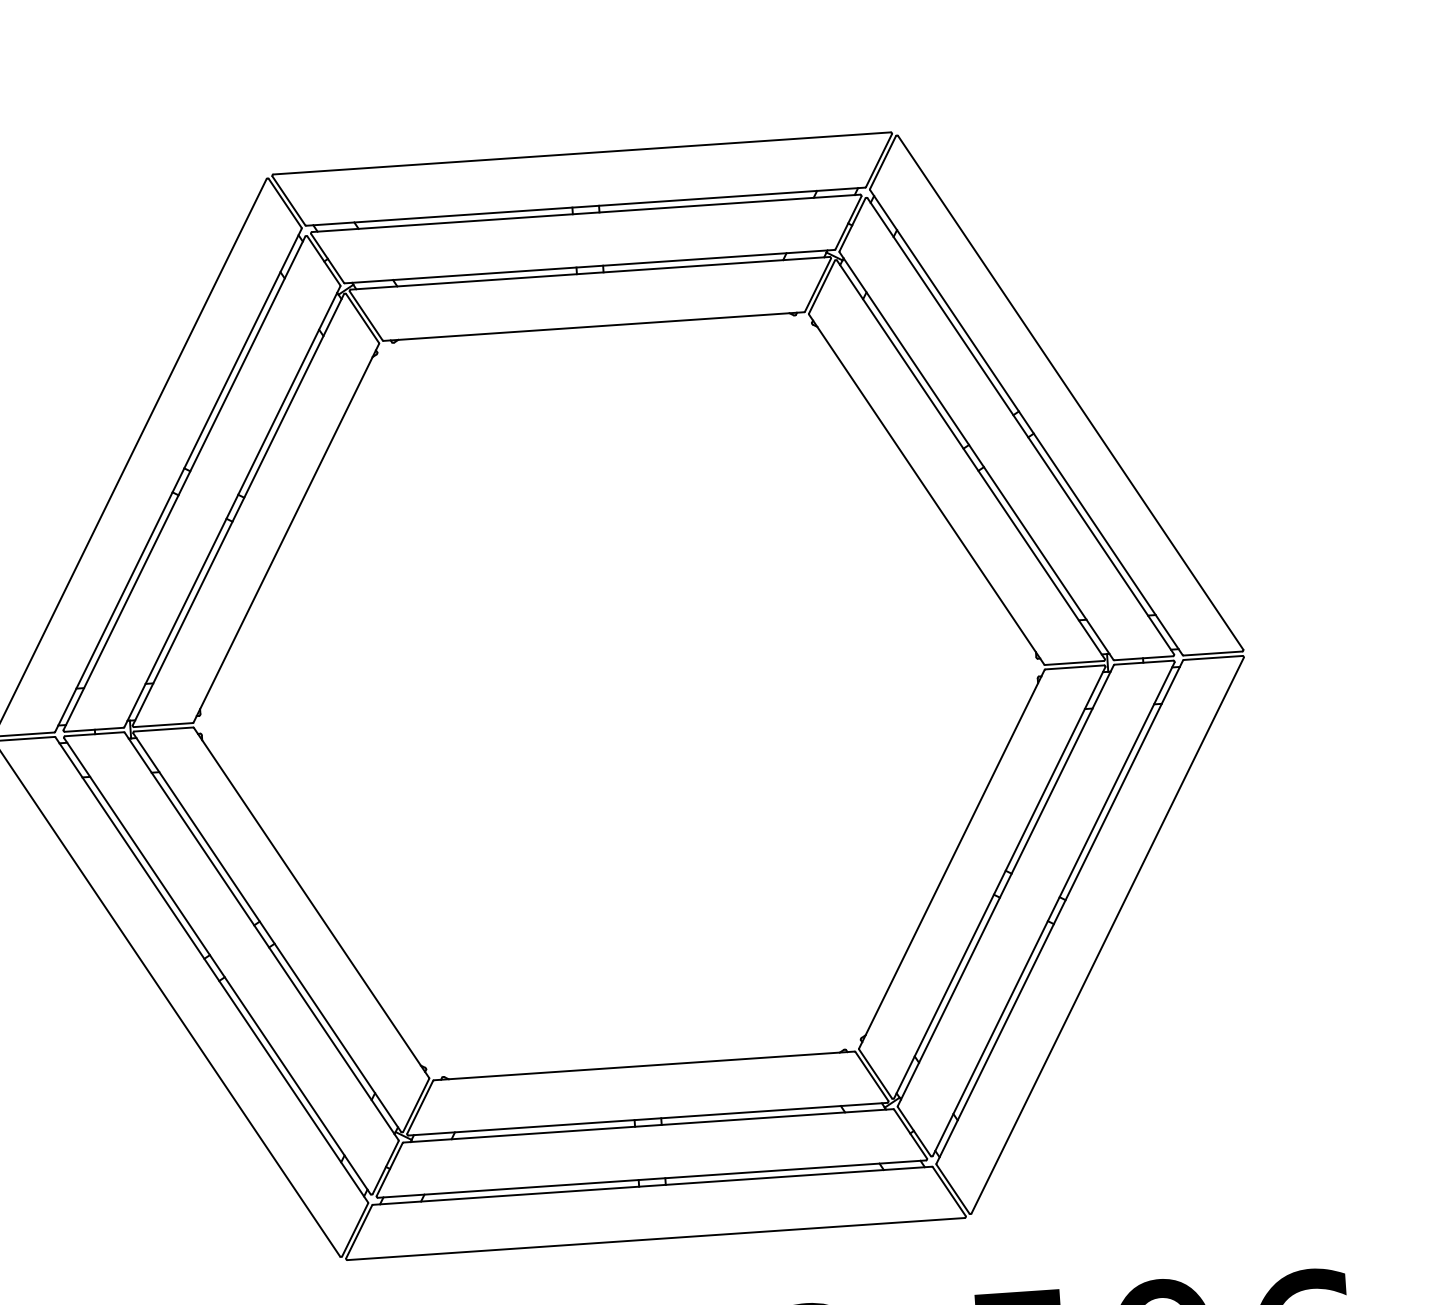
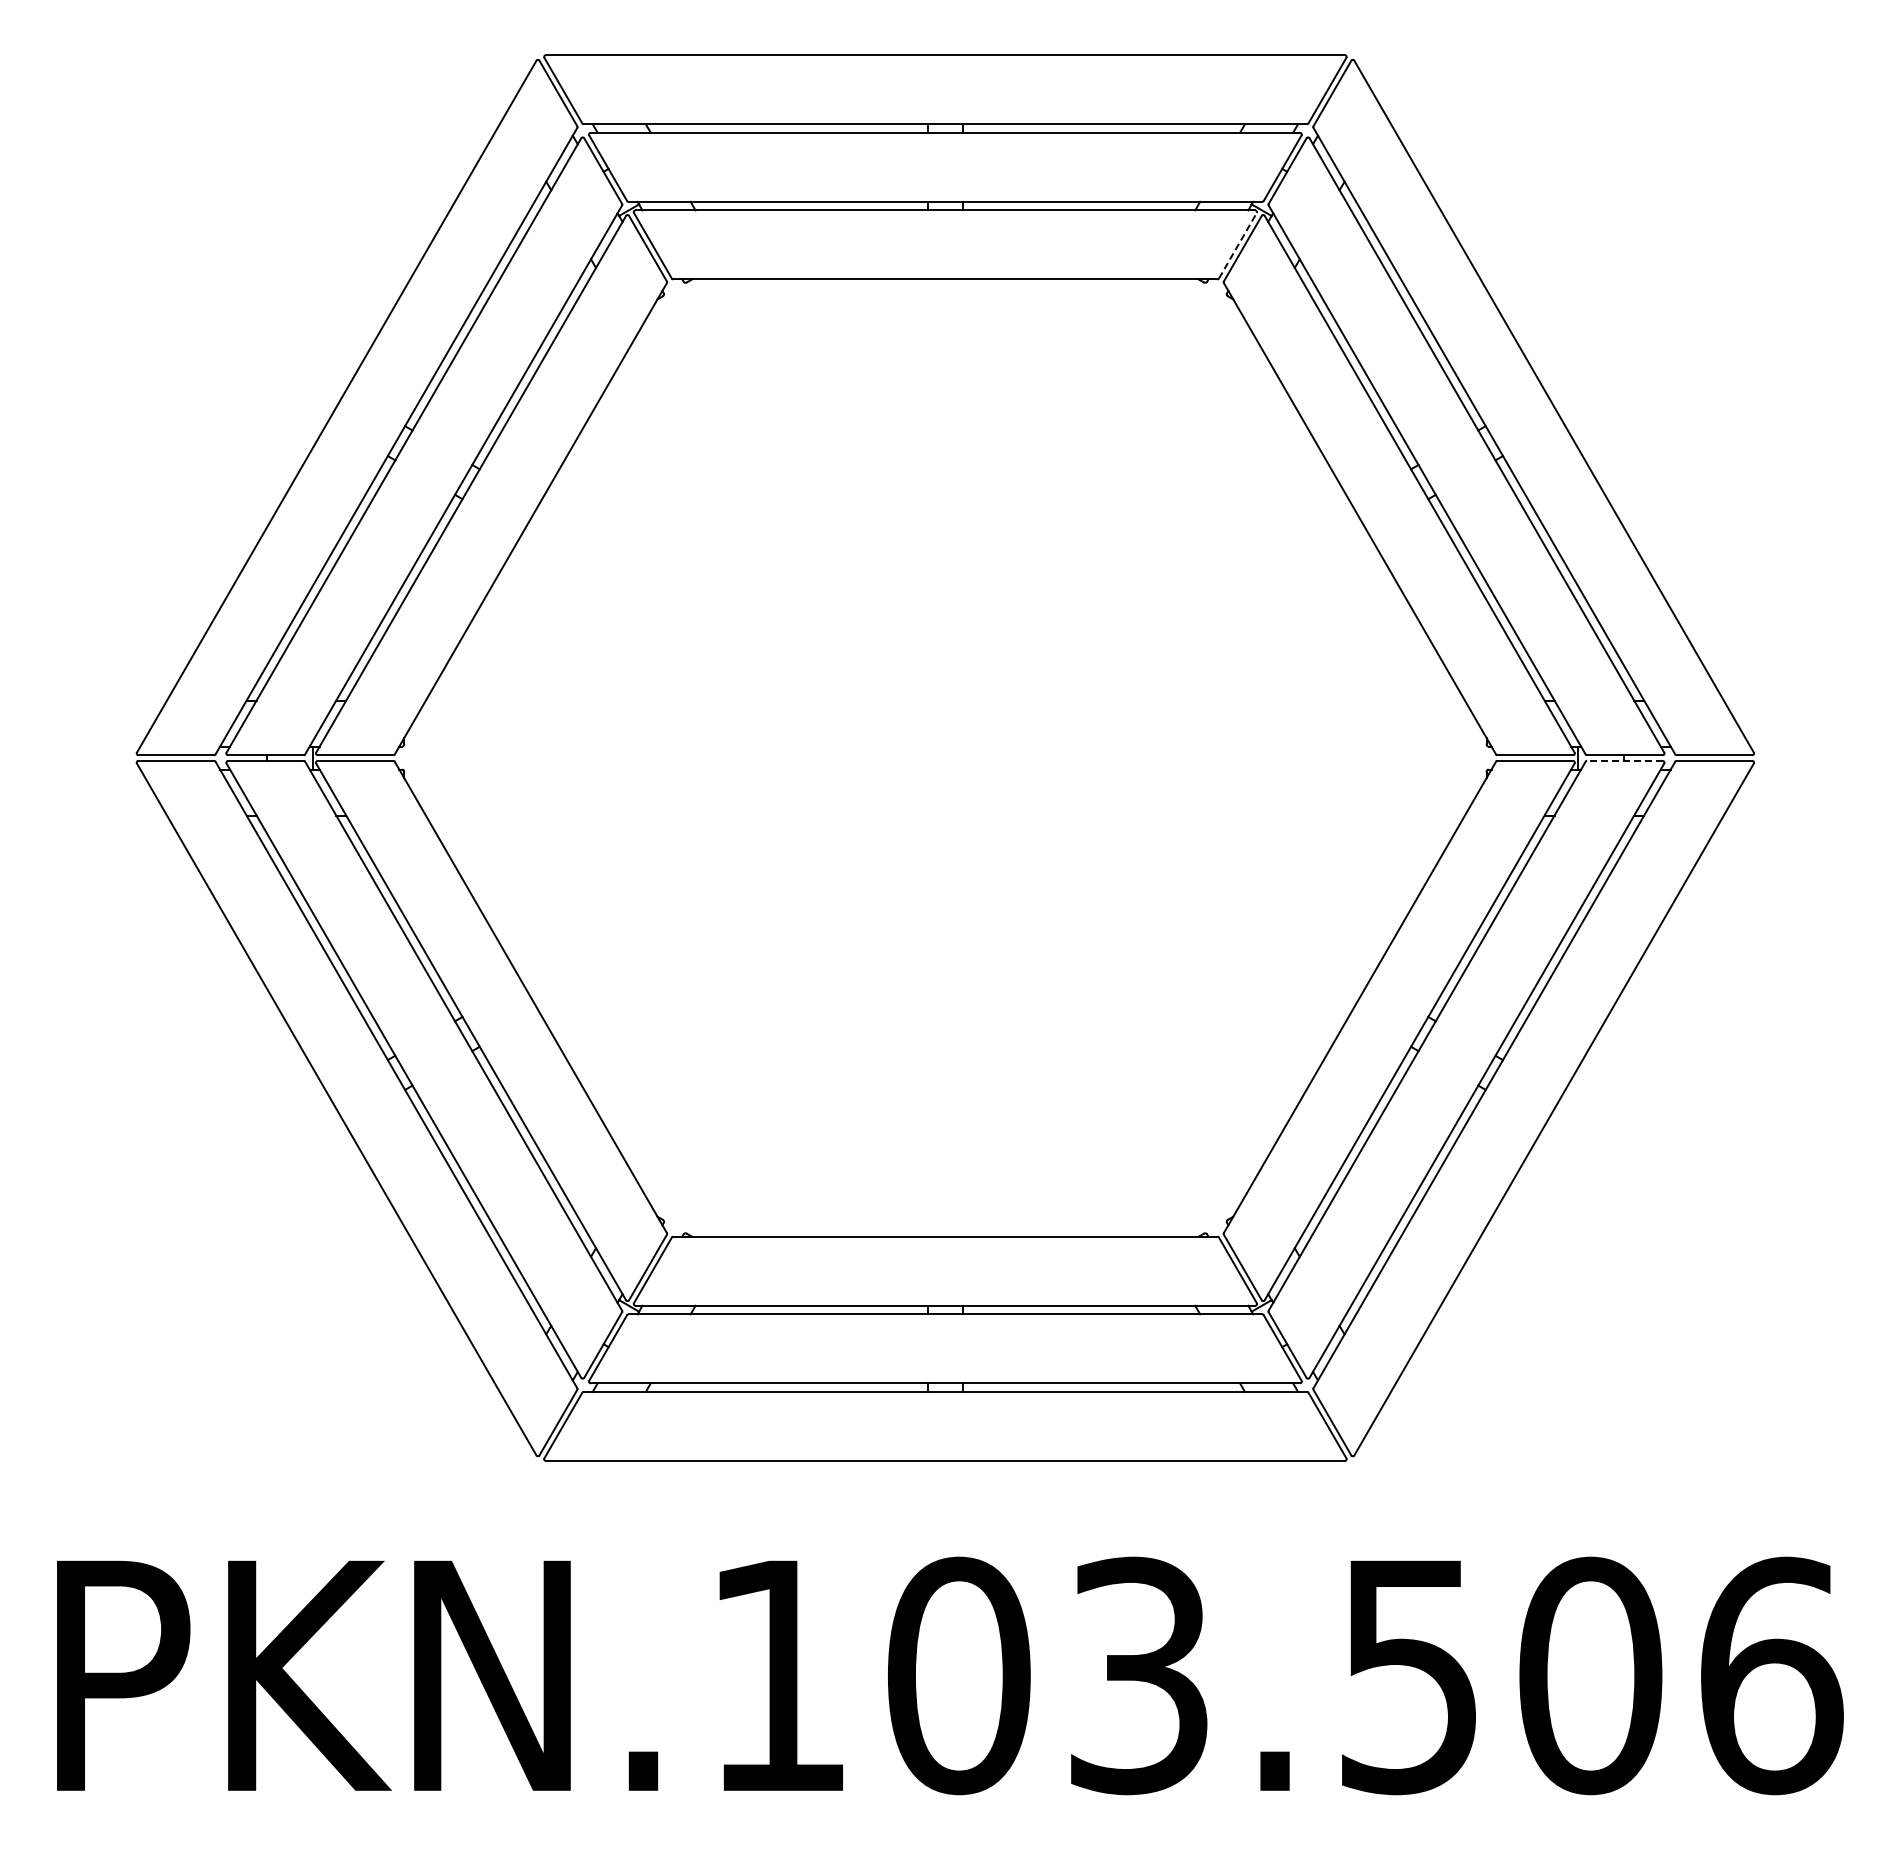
line: (817, 284) -> (1237, 245), solid -> dashed
line: (1143, 662) -> (1624, 760), solid -> dashed

